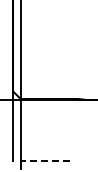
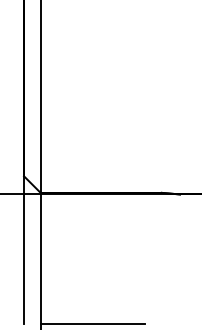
line: (45, 160) -> (92, 322), dashed -> solid

